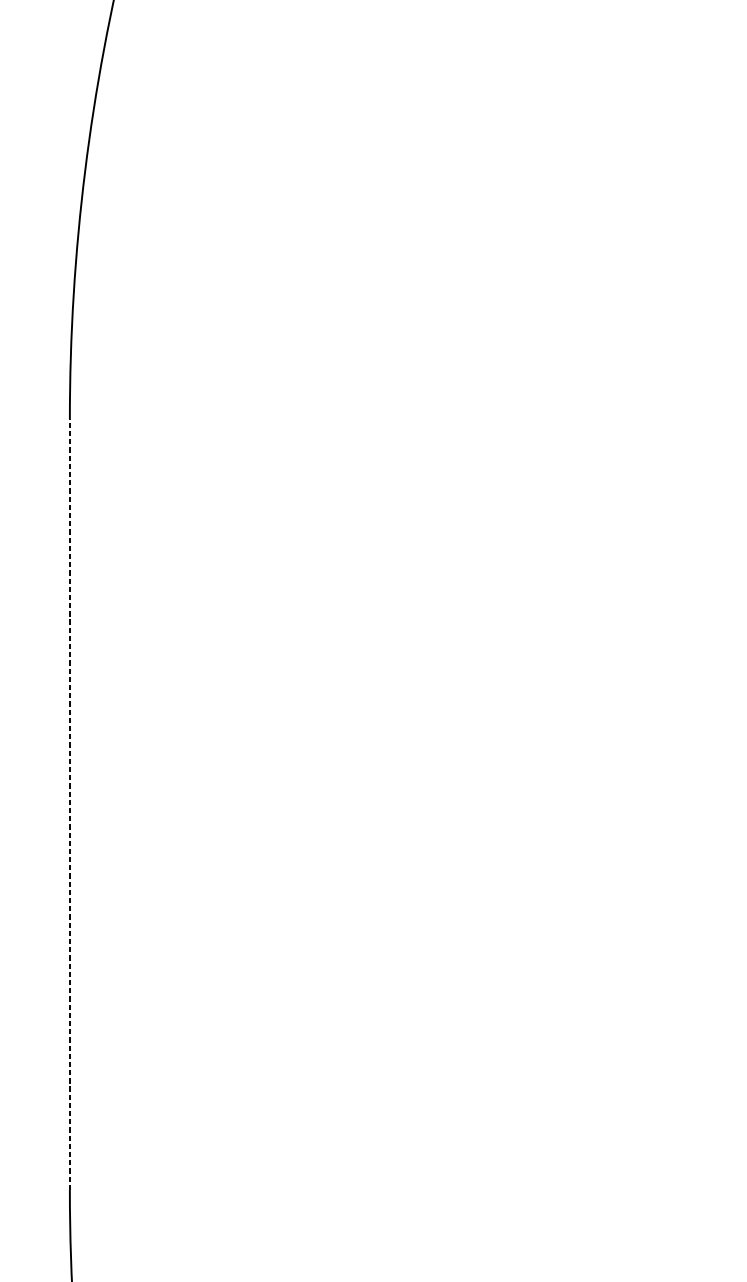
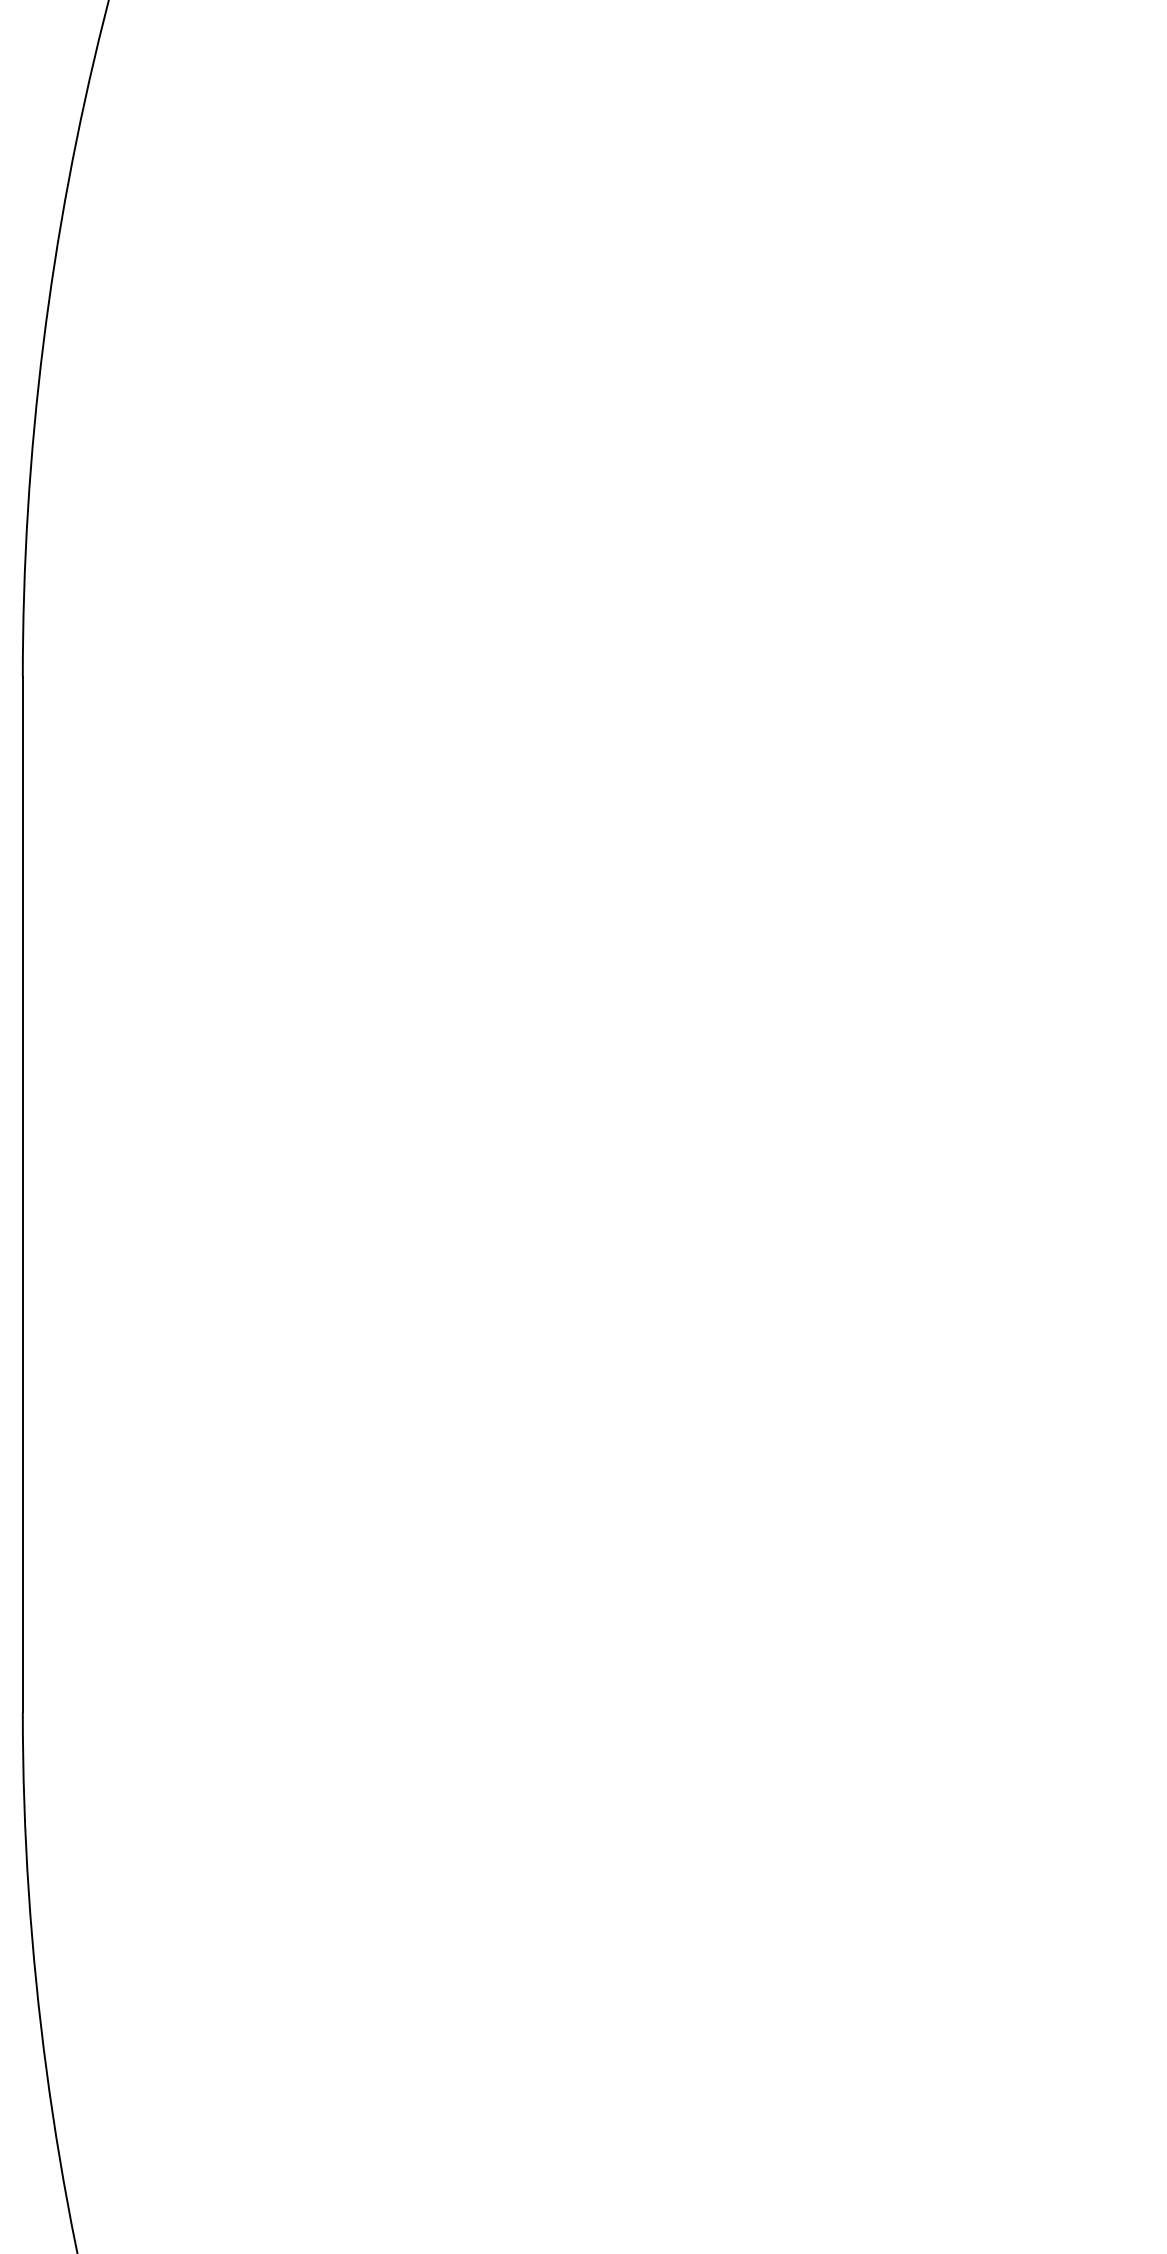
line: (69, 804) -> (22, 1194), dashed -> solid

